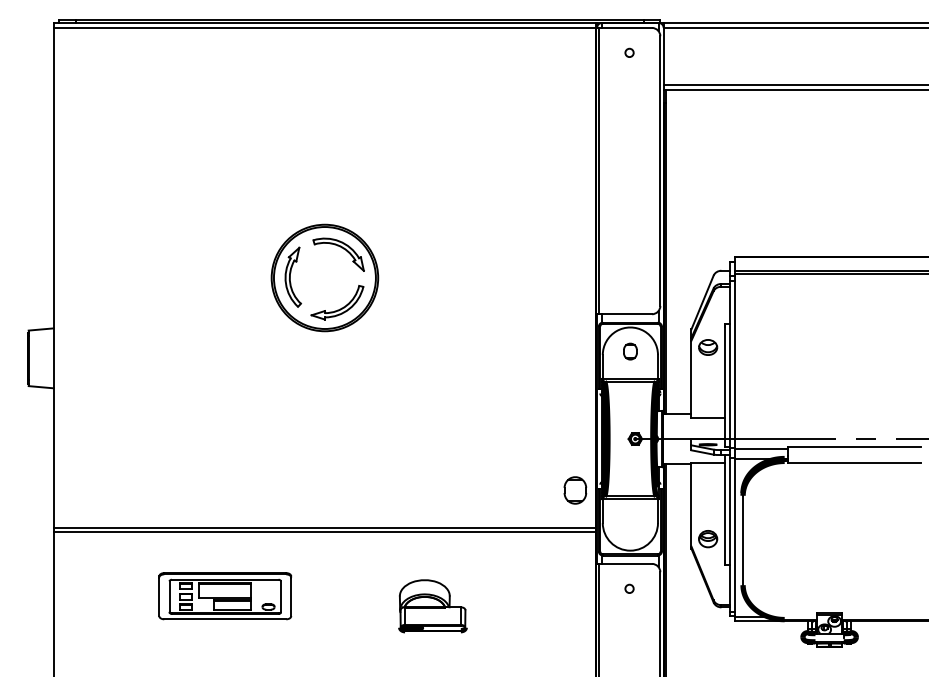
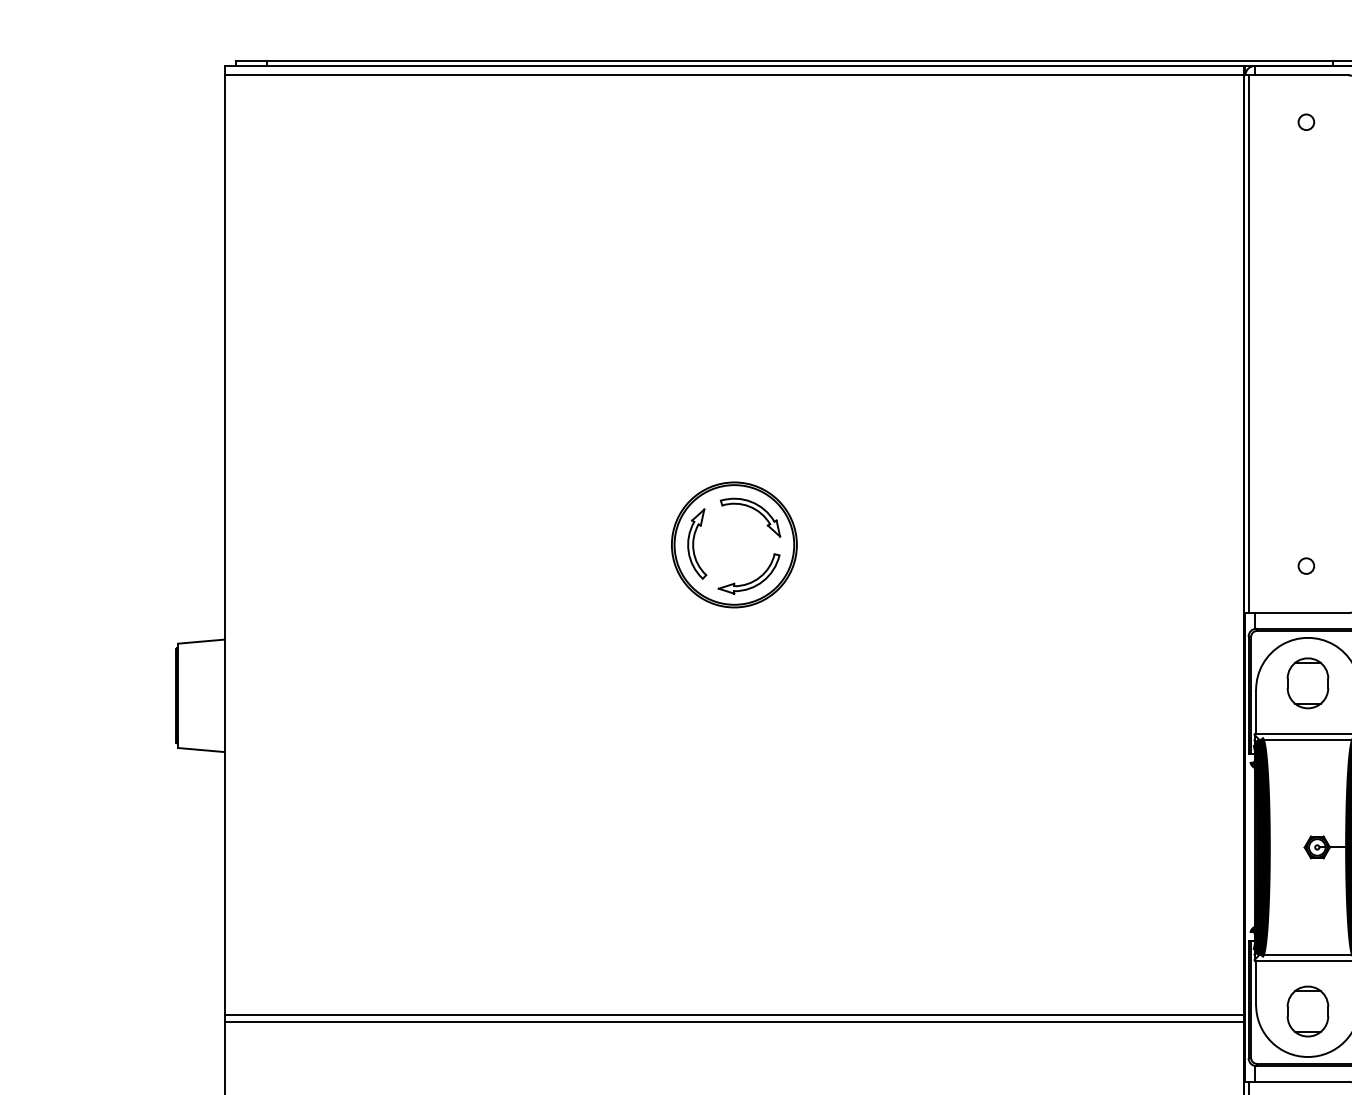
part: (324, 277) -> (733, 544), size x0.62
circle: (629, 289) -> (1306, 566), added
part: (630, 351) -> (1308, 682), size x1.67
part: (575, 490) -> (1308, 1011), moved

